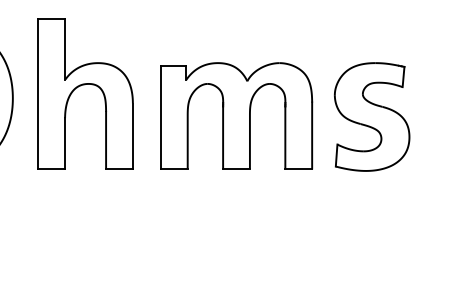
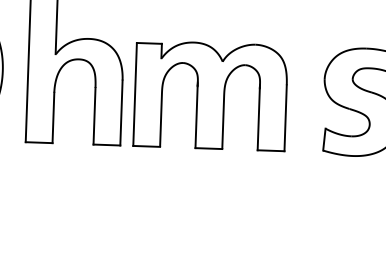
part: (236, 115) -> (210, 95), moved

